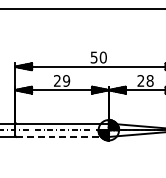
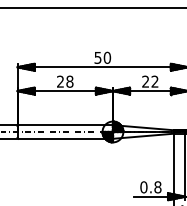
text: (66, 80) -> (69, 81), 29 -> 28
text: (149, 80) -> (154, 81), 28 -> 22
line: (63, 136) -> (66, 138), dashed -> solid

